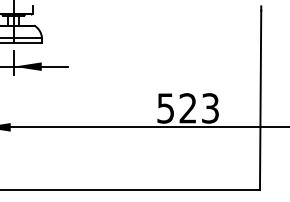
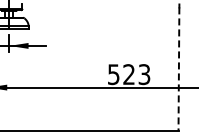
line: (259, 101) -> (178, 69), solid -> dashed

